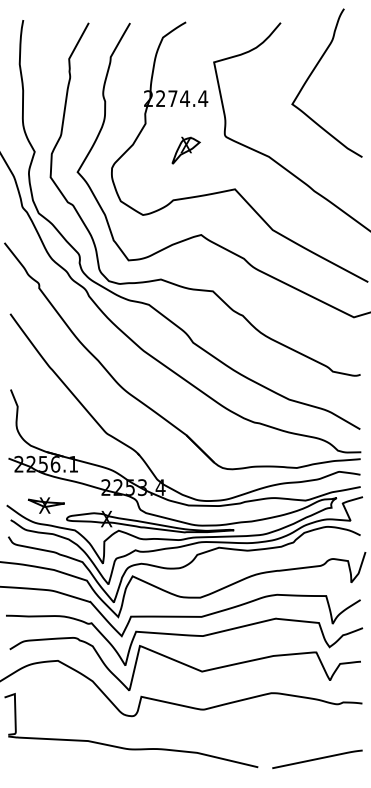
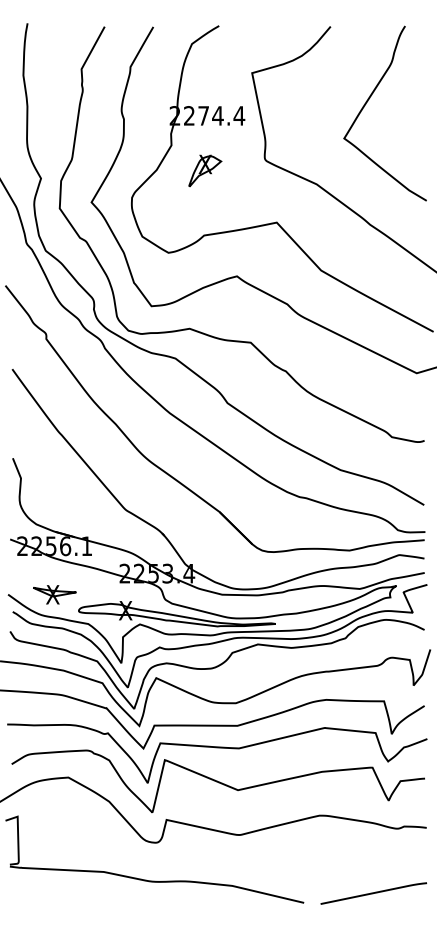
curve: (312, 72) -> (368, 101), moved
part: (186, 150) -> (205, 170), moved

